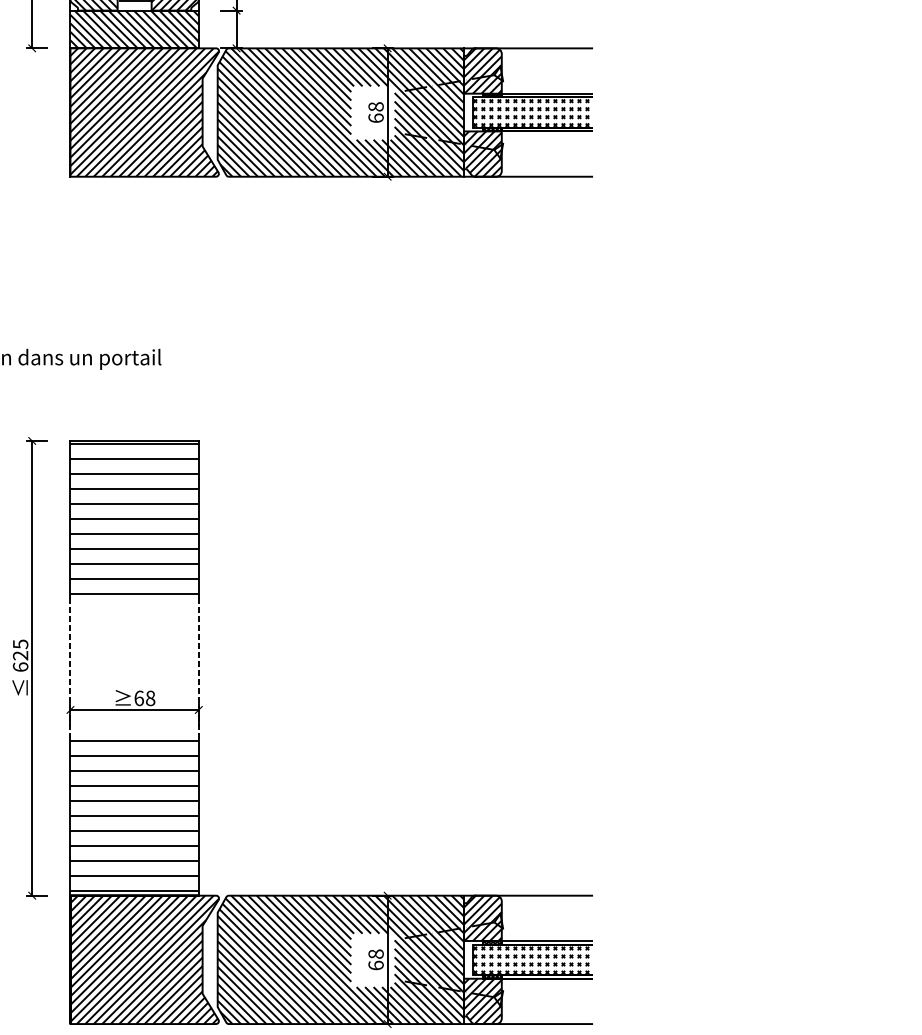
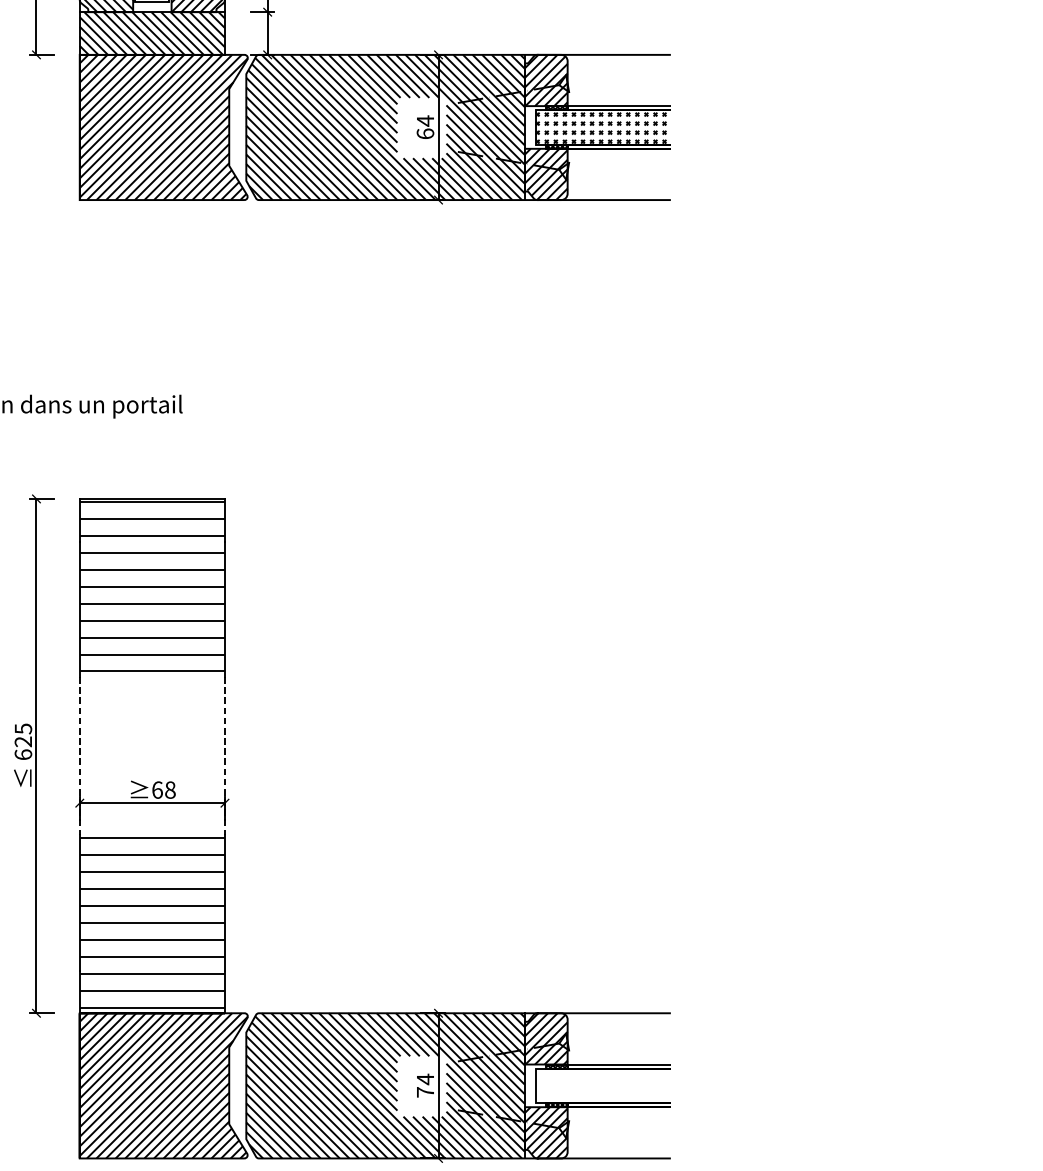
text: (376, 106) -> (425, 120), 68 -> 64
text: (376, 959) -> (425, 1085), 68 -> 74
hatch: (530, 960) -> (600, 1086), removed

